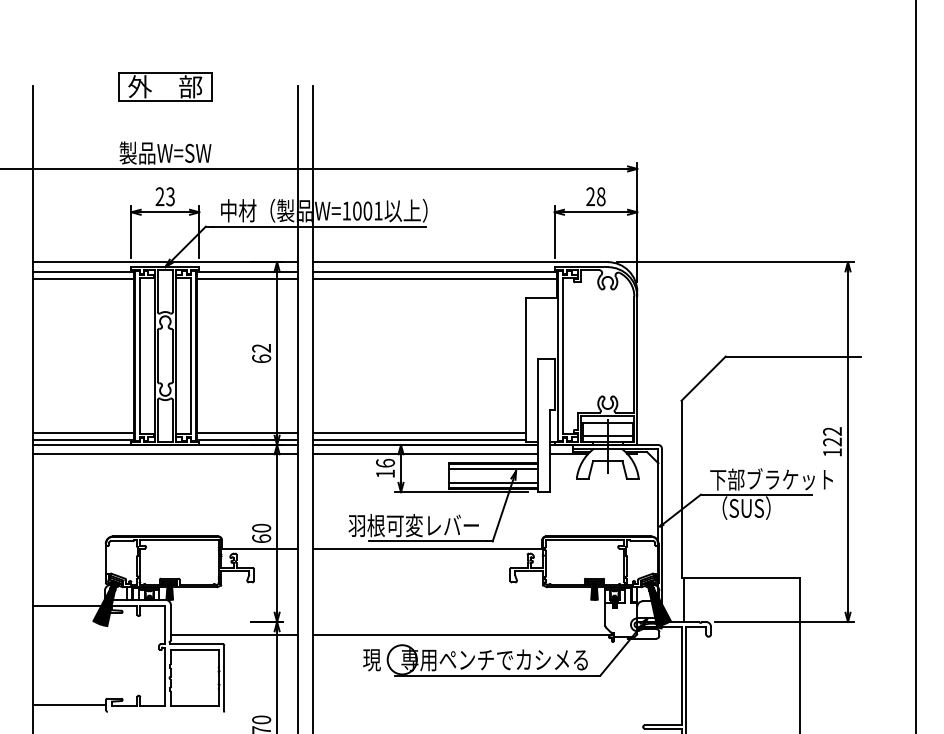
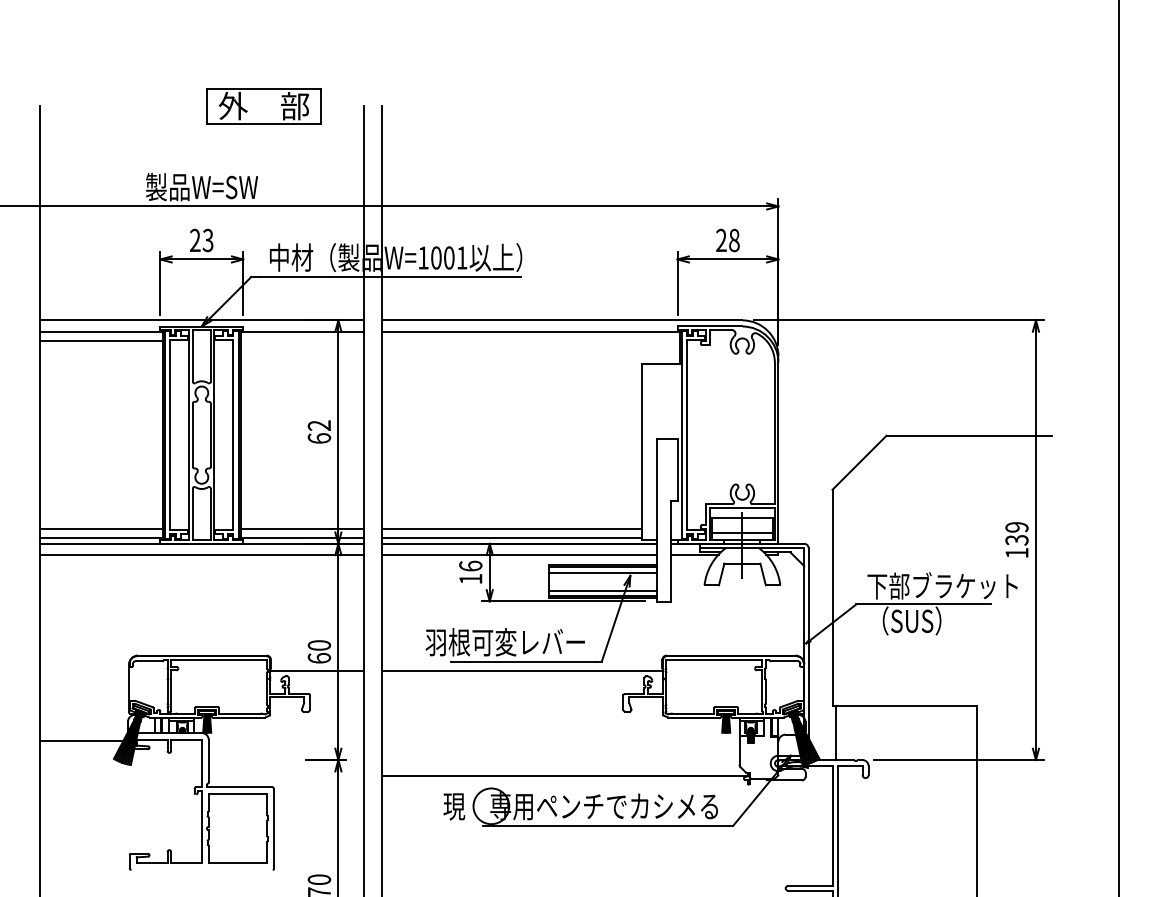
part: (165, 86) -> (264, 105), moved
line: (247, 279) -> (302, 341), removed
line: (434, 279) -> (530, 341), removed
text: (832, 436) -> (1016, 533), 122 -> 139
line: (234, 634) -> (286, 775), removed
line: (69, 705) -> (84, 862), removed

